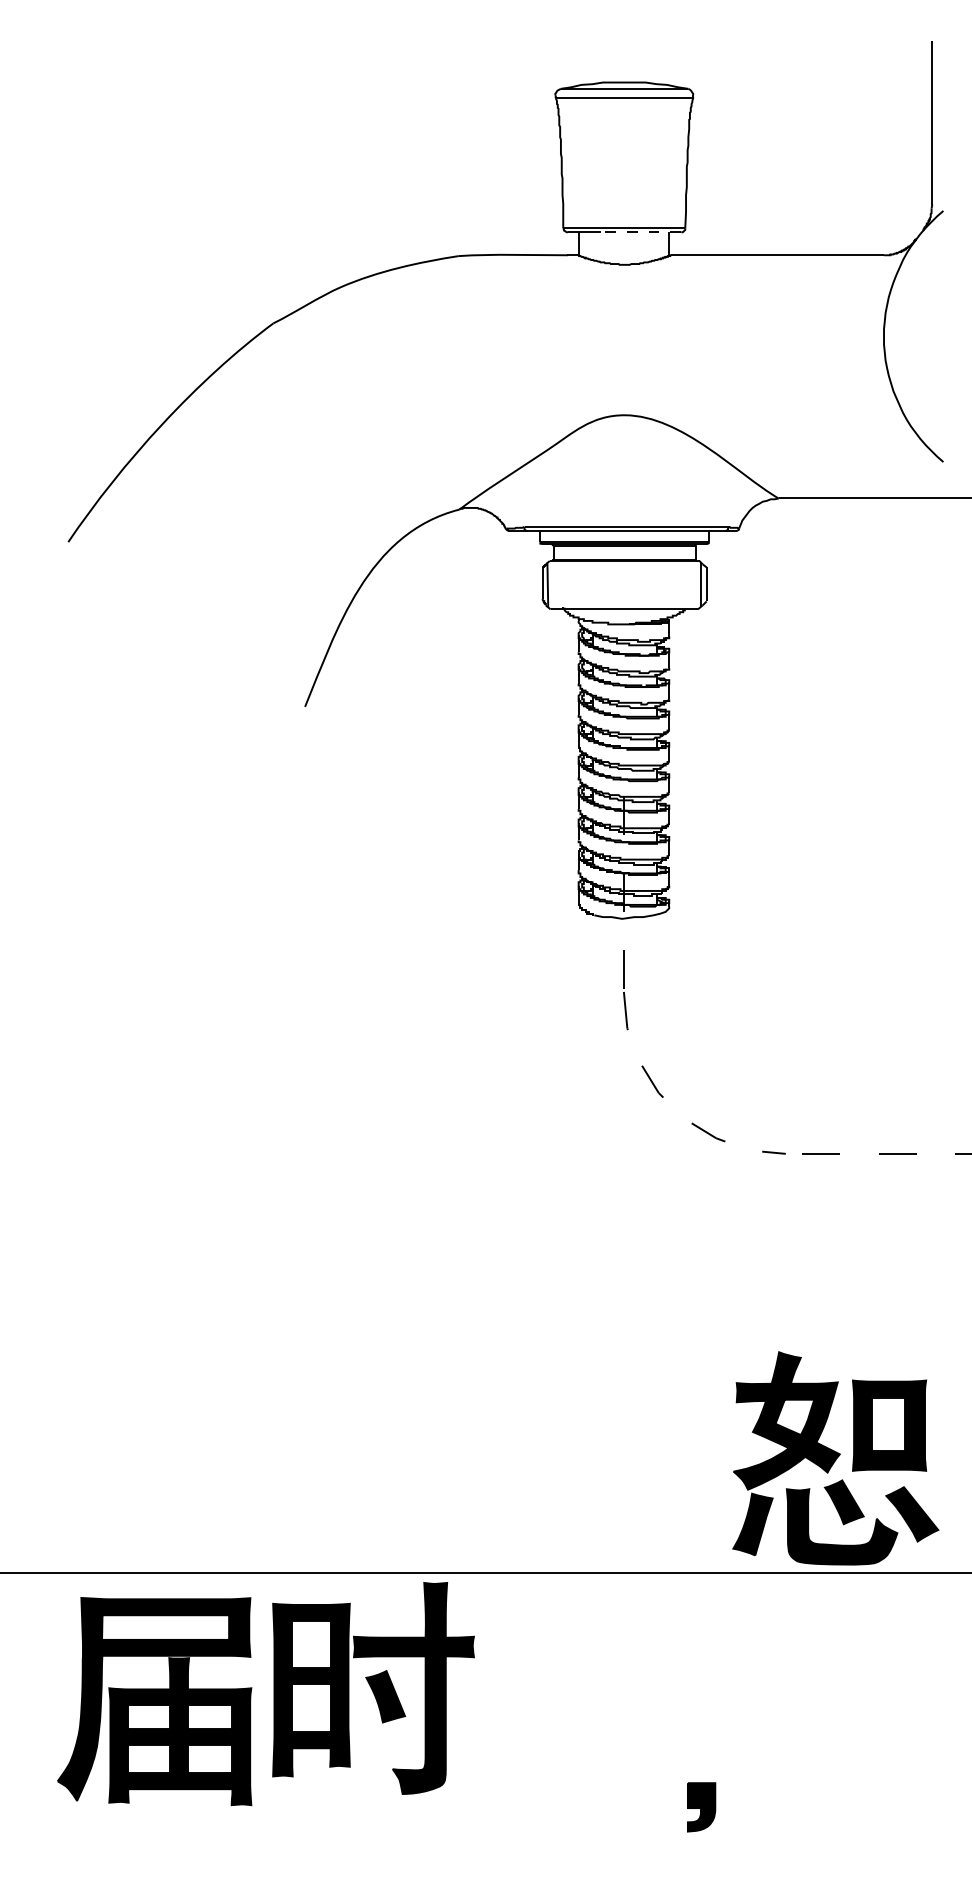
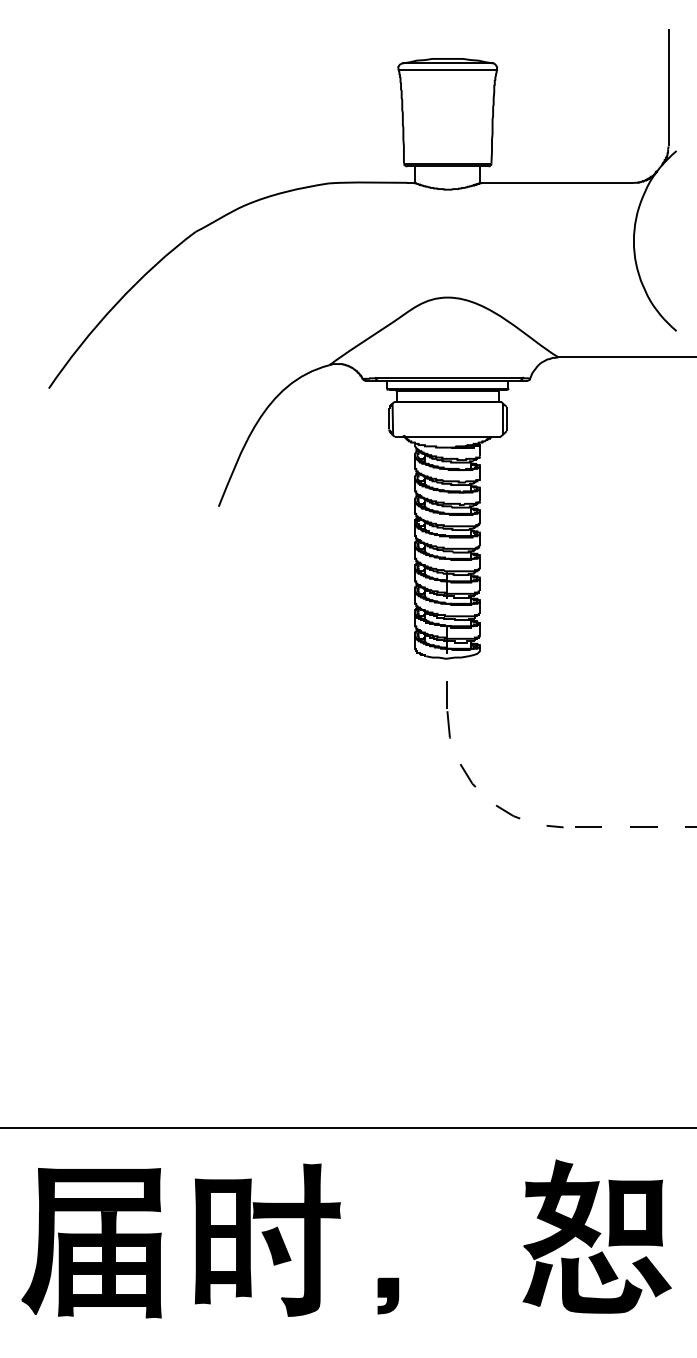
line: (640, 232) -> (459, 166), dashed -> solid
part: (835, 1458) -> (597, 1236), moved
part: (373, 1688) -> (267, 1240), moved
part: (154, 1701) -> (91, 1243), moved
part: (701, 1807) -> (388, 1296), moved

